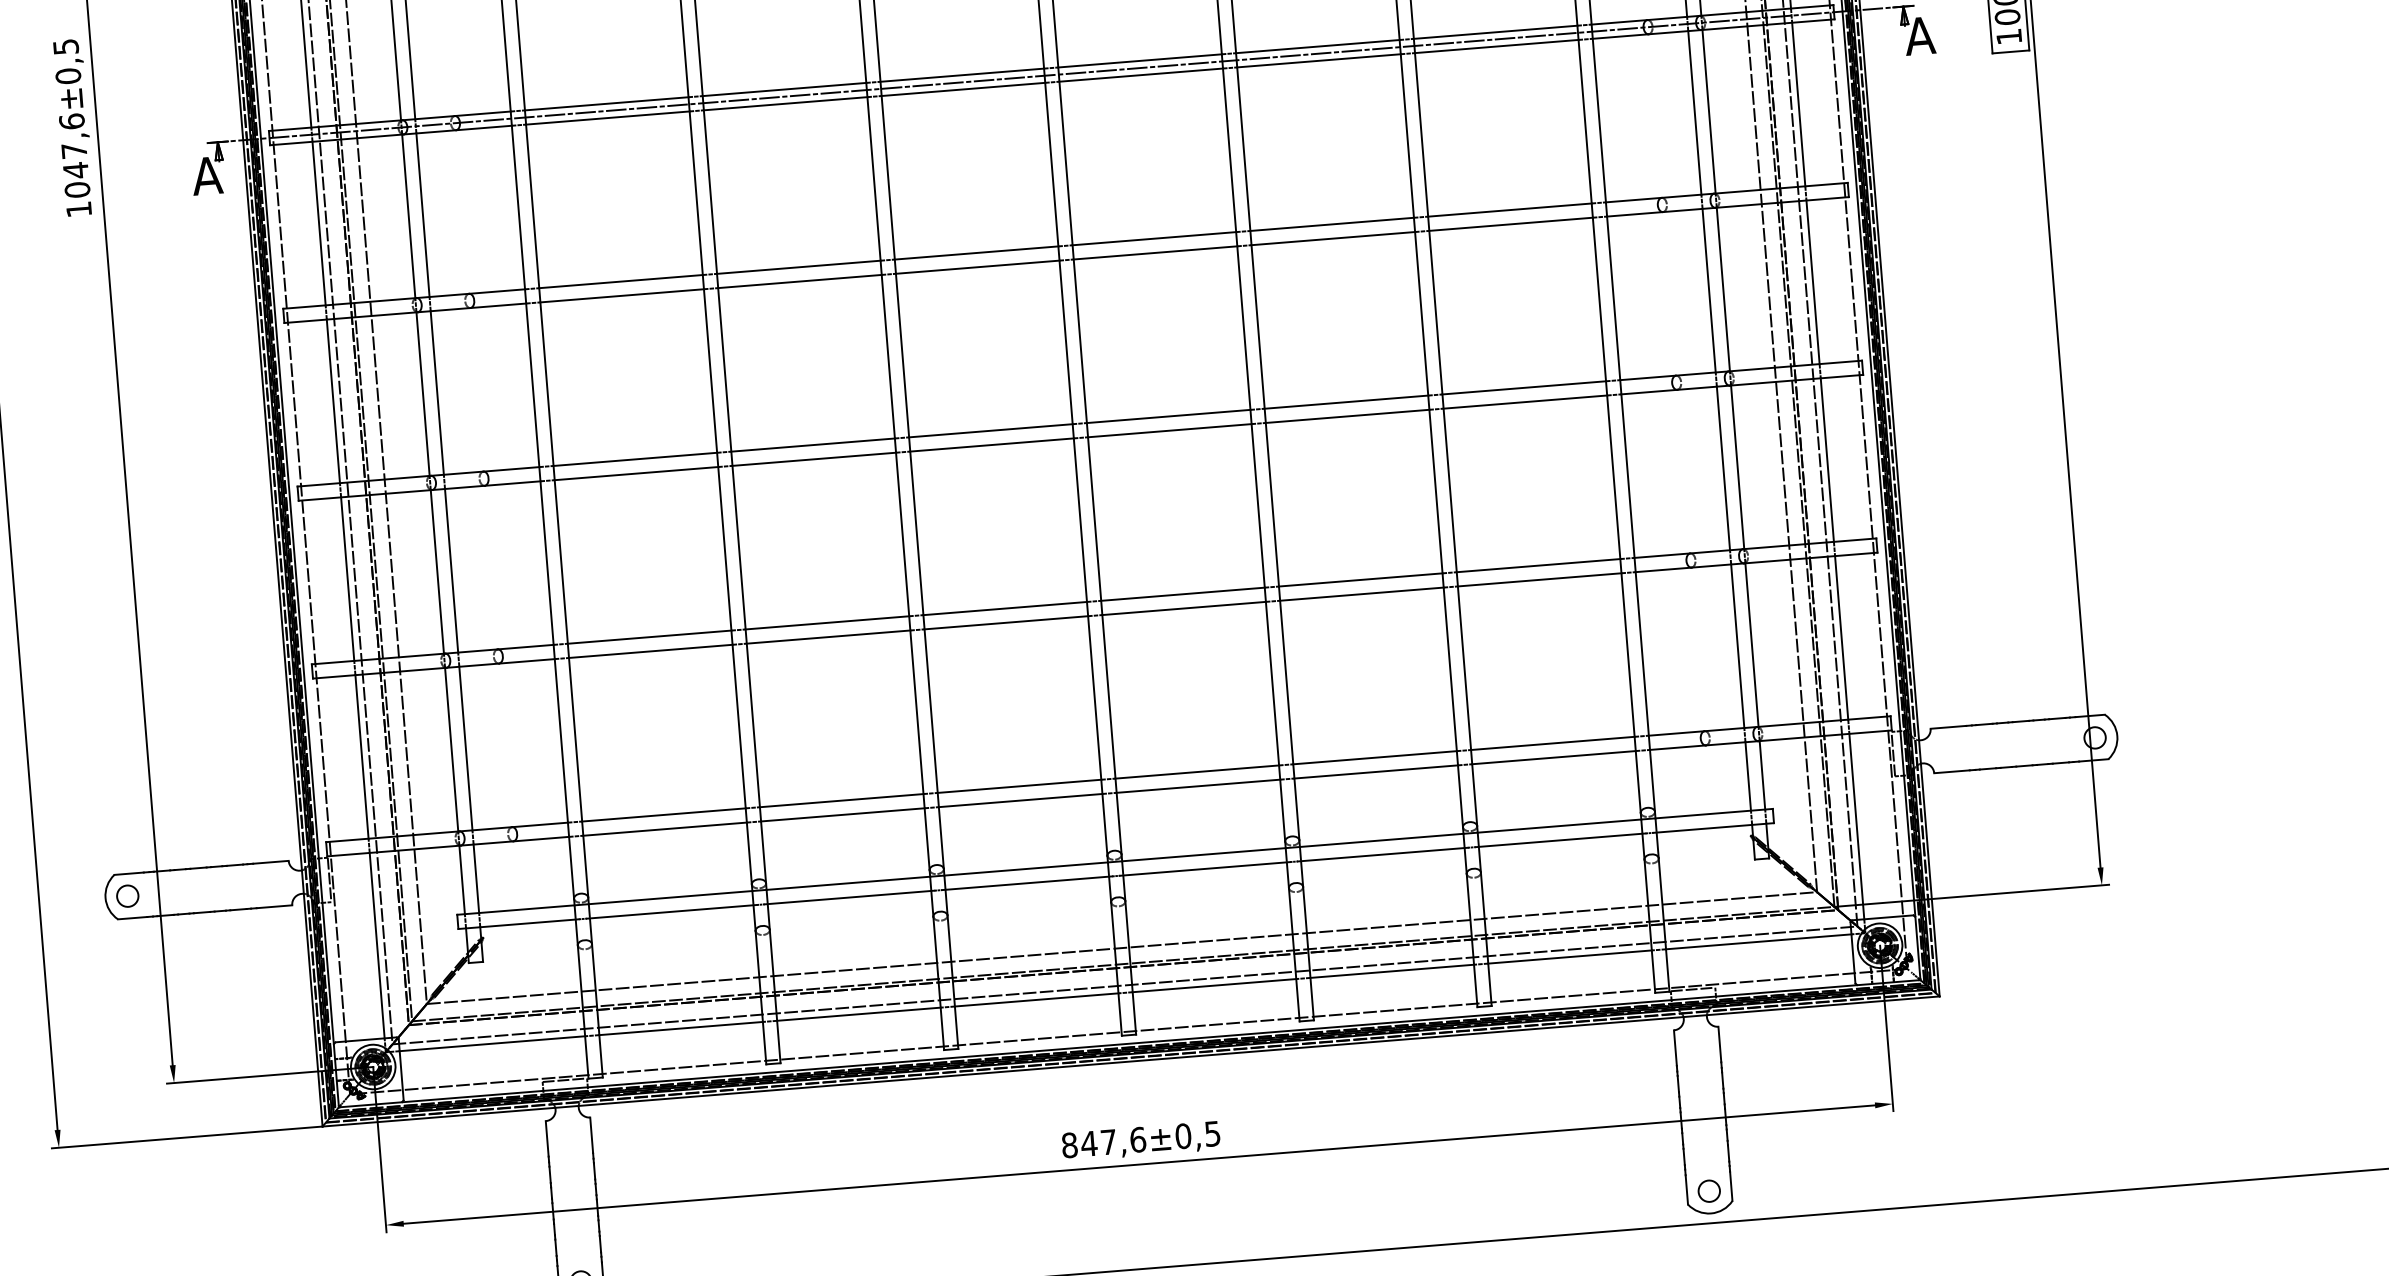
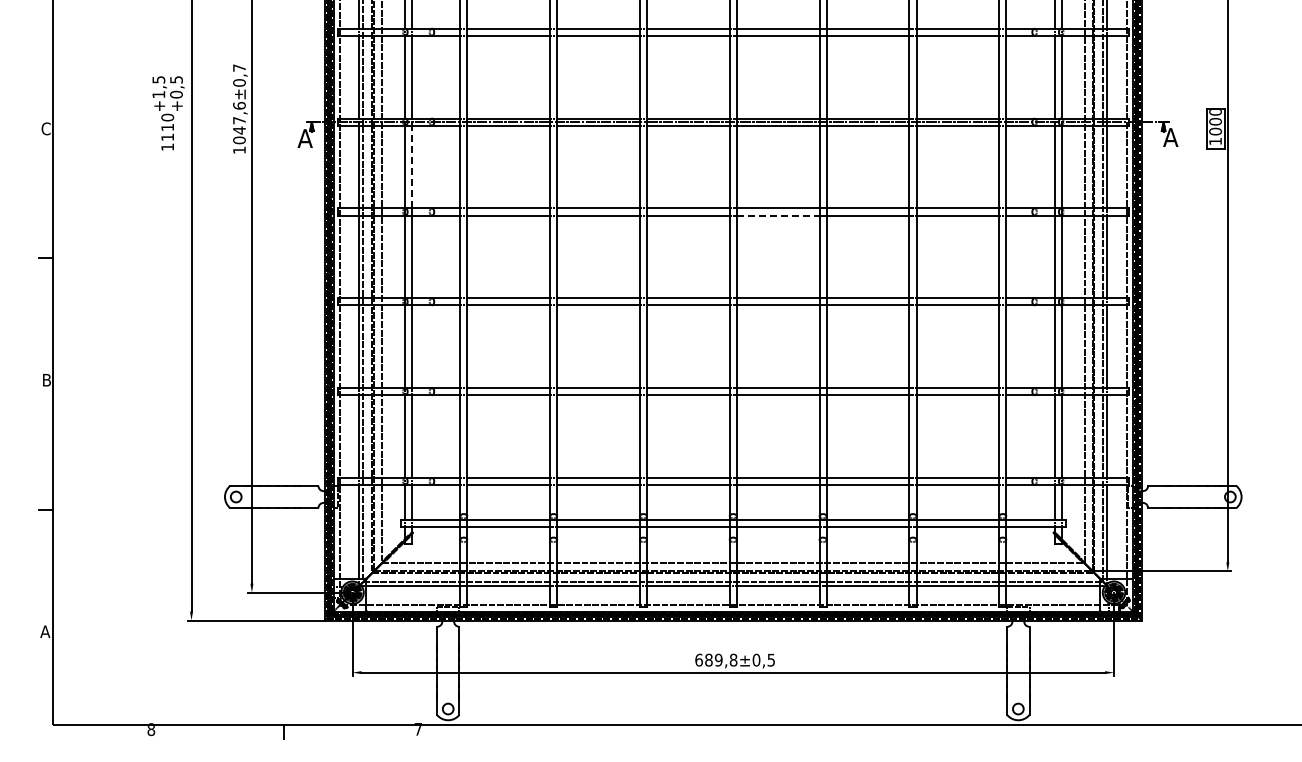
text: (65, 45) -> (239, 67), ±0,5 -> ±0,7
line: (422, 214) -> (411, 166), solid -> dashed
line: (1156, 252) -> (778, 215), solid -> dashed
text: (1104, 1141) -> (716, 659), 847,6 -> 689,8

